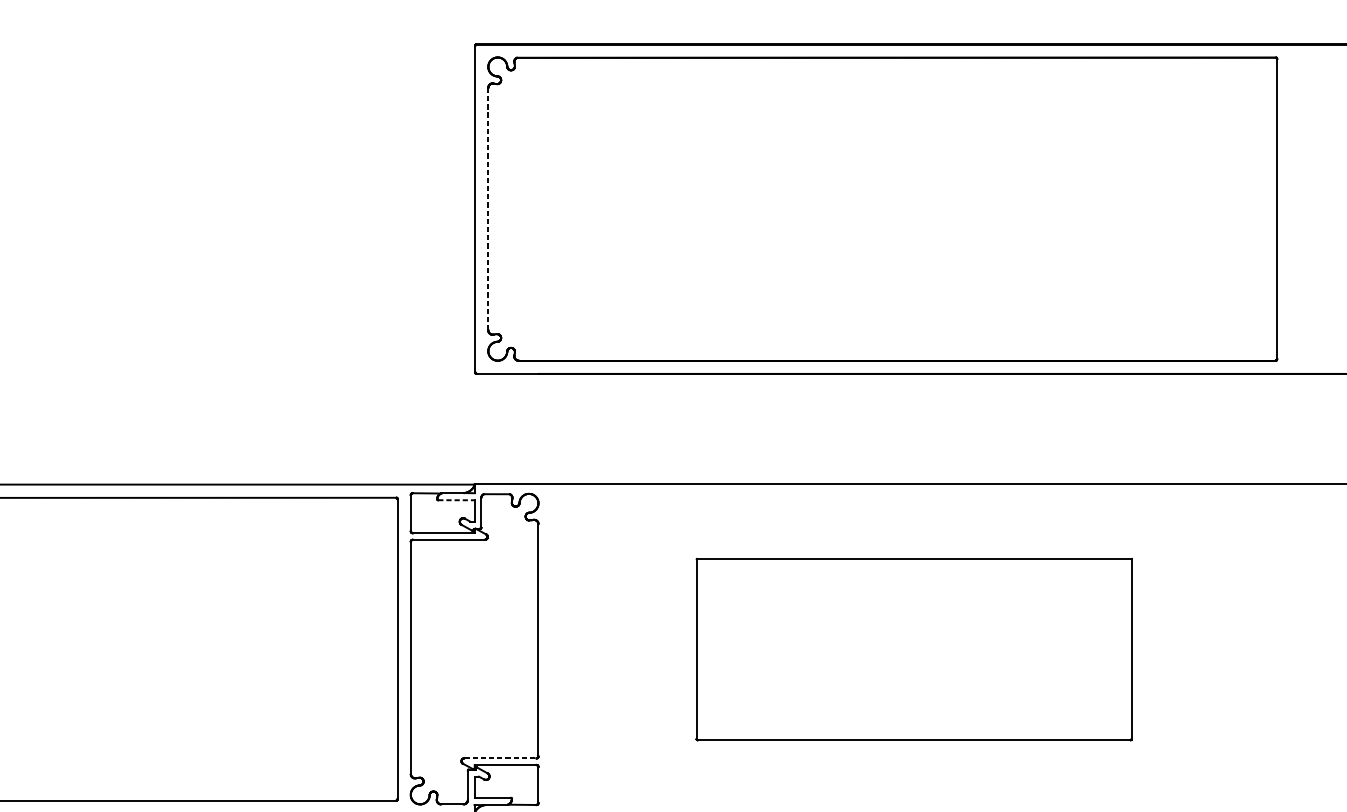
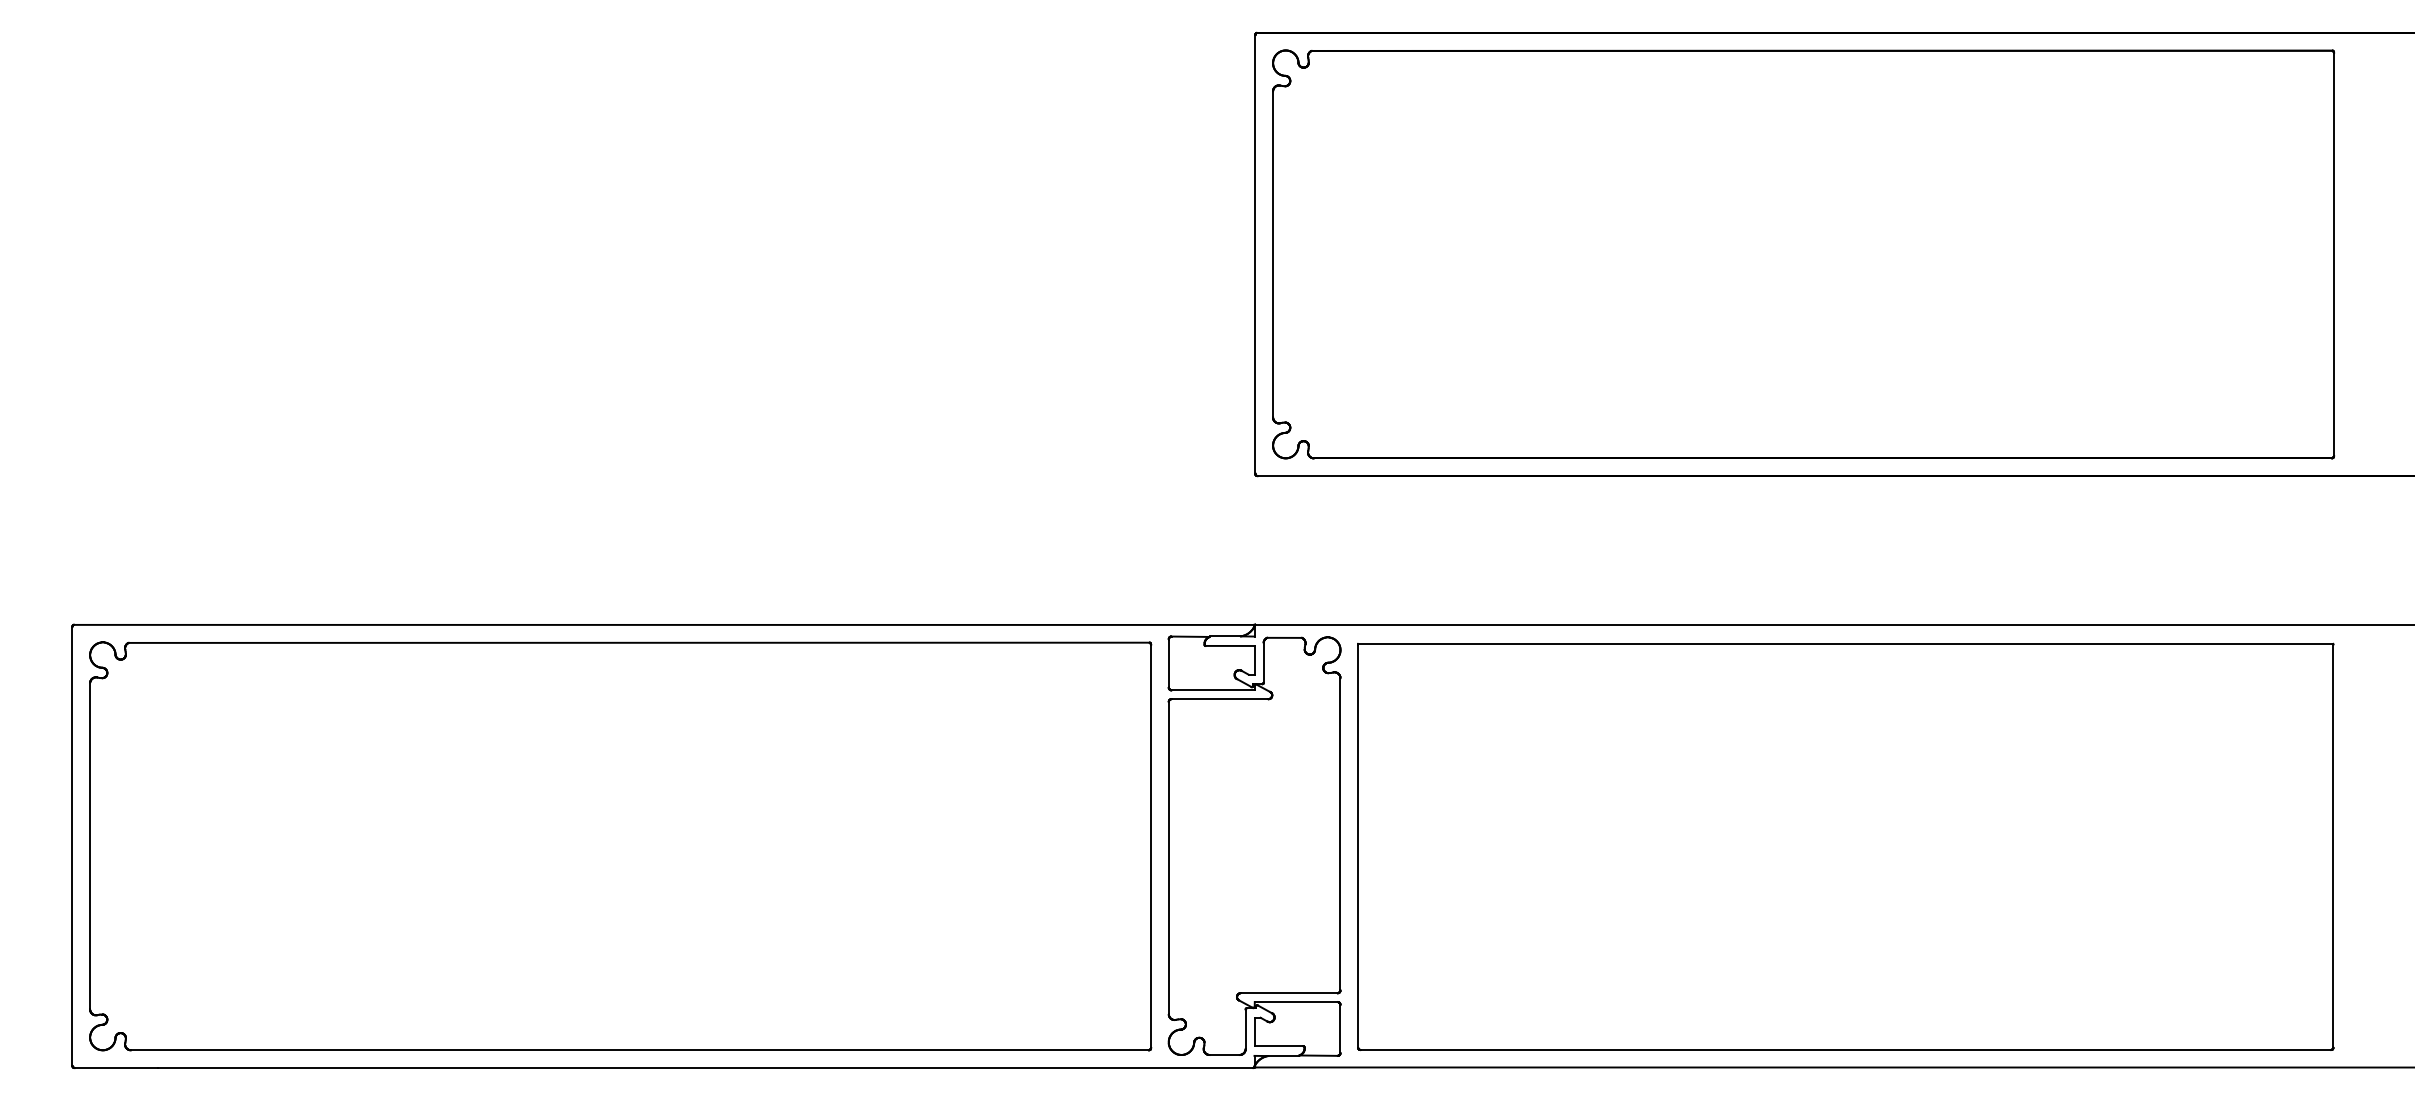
line: (488, 208) -> (1273, 253), dashed -> solid
line: (456, 499) -> (1230, 645), dashed -> solid
part: (913, 649) -> (1845, 846), size x1.67
line: (500, 758) -> (1289, 993), dashed -> solid

